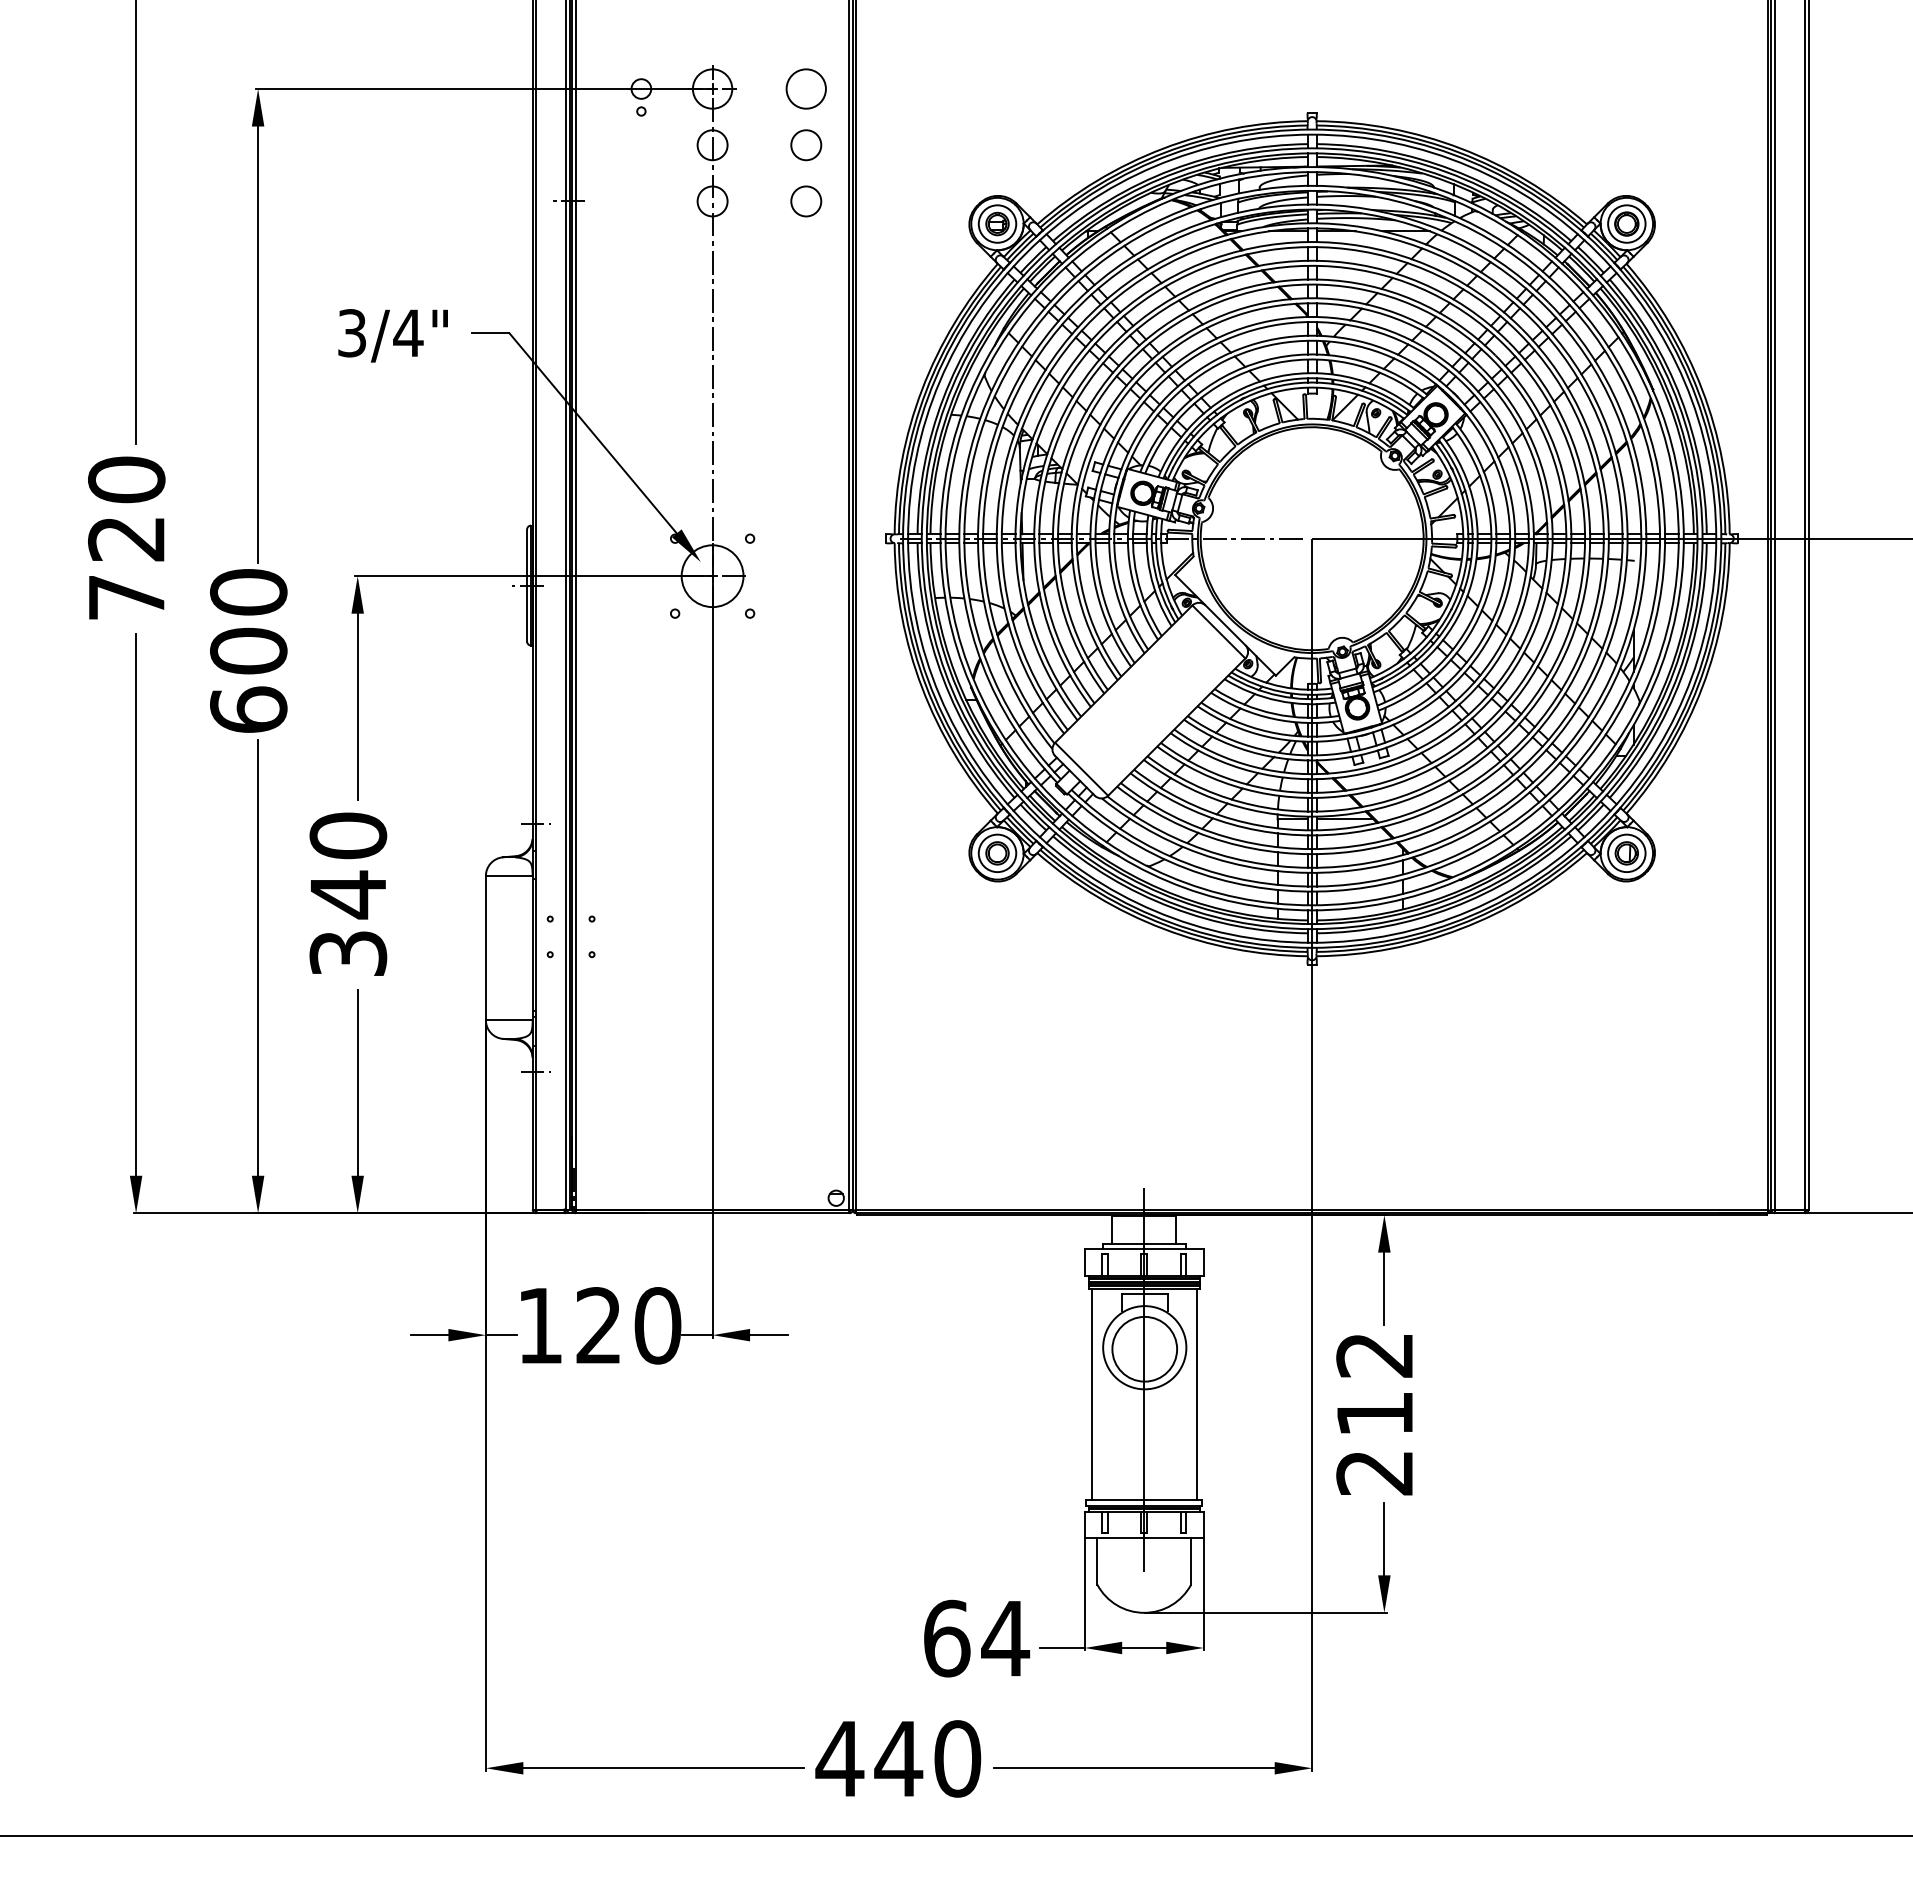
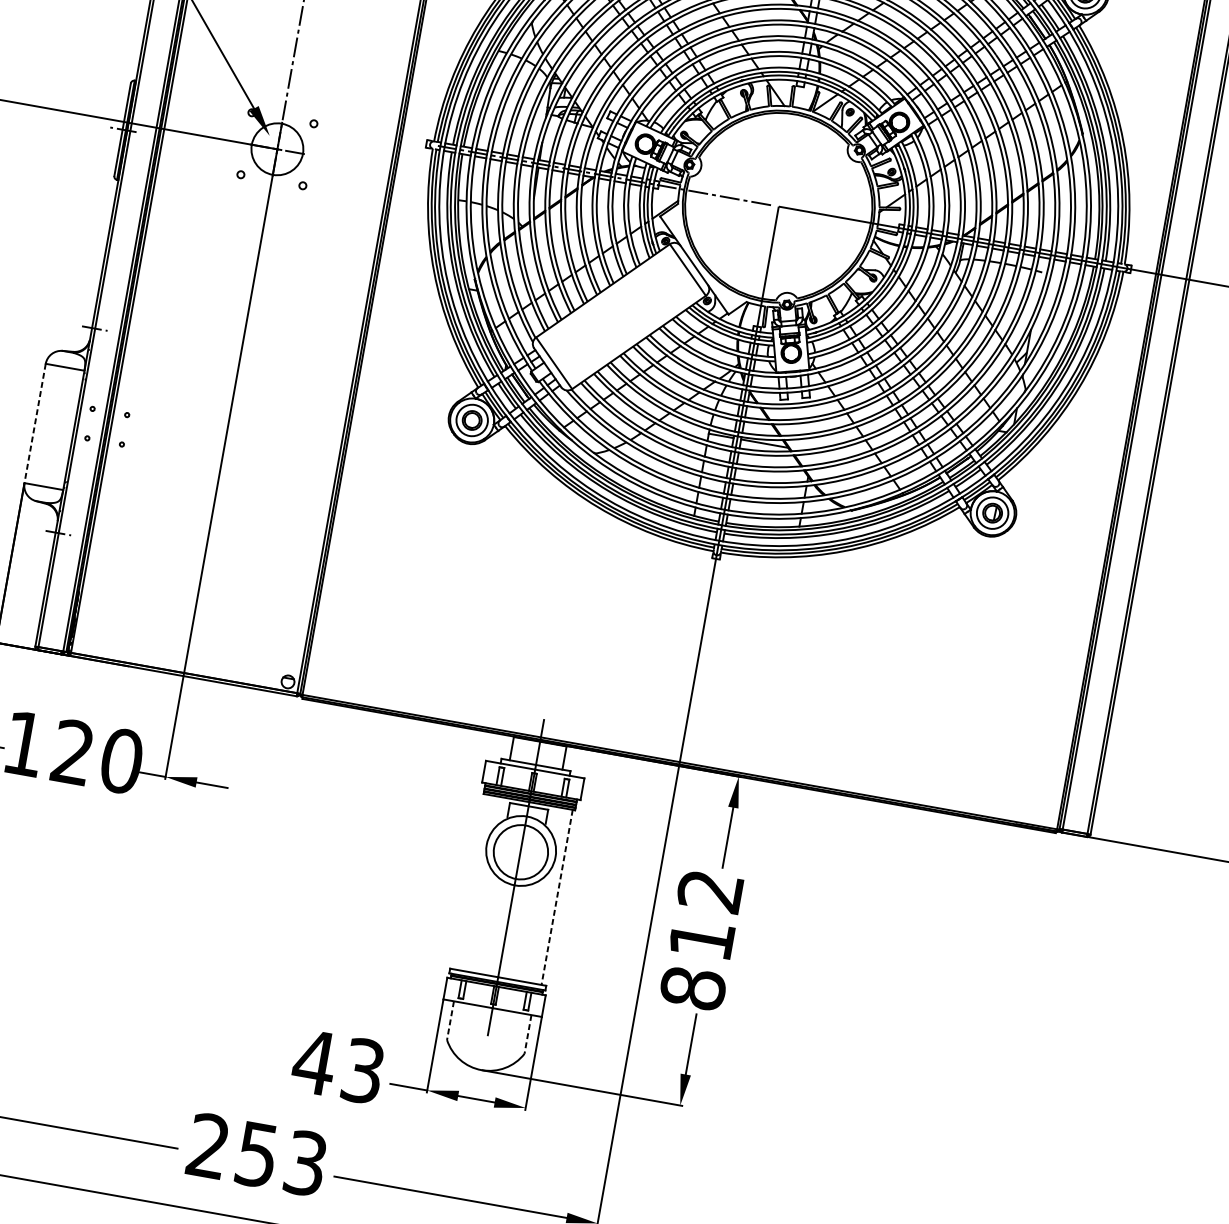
line: (485, 948) -> (34, 423), solid -> dashed
line: (1091, 1394) -> (470, 881), removed
line: (1196, 1394) -> (557, 897), solid -> dashed
text: (1374, 1472) -> (692, 988), 212 -> 812
line: (1097, 1561) -> (450, 1020), solid -> dashed
line: (1191, 1561) -> (528, 1034), solid -> dashed
text: (976, 1638) -> (339, 1066), 64 -> 43
text: (898, 1758) -> (256, 1154), 440 -> 253

